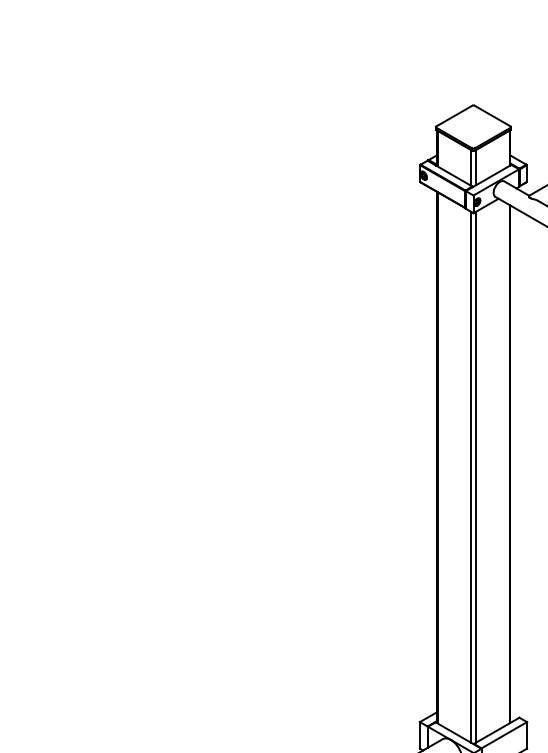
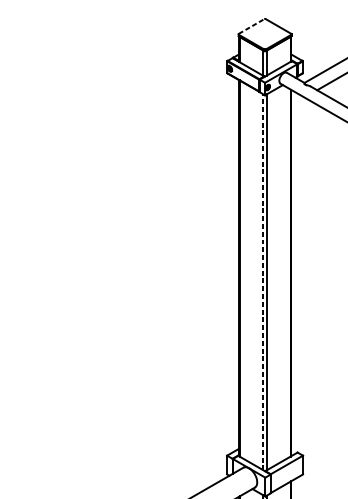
line: (454, 116) -> (251, 26), solid -> dashed
line: (471, 476) -> (263, 281), solid -> dashed

